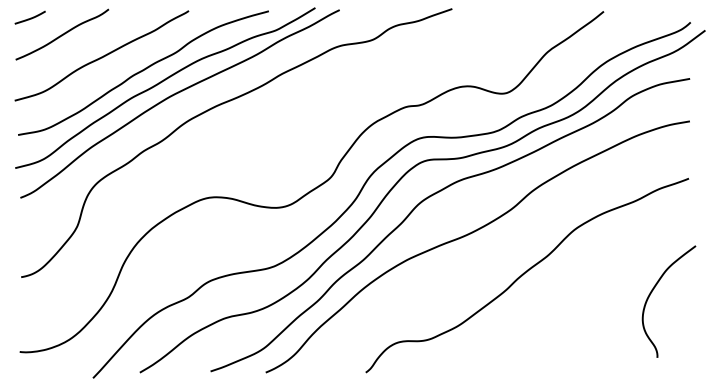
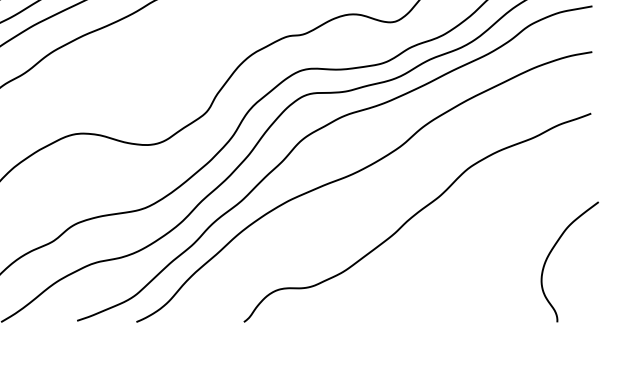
curve: (652, 292) -> (552, 252), moved

